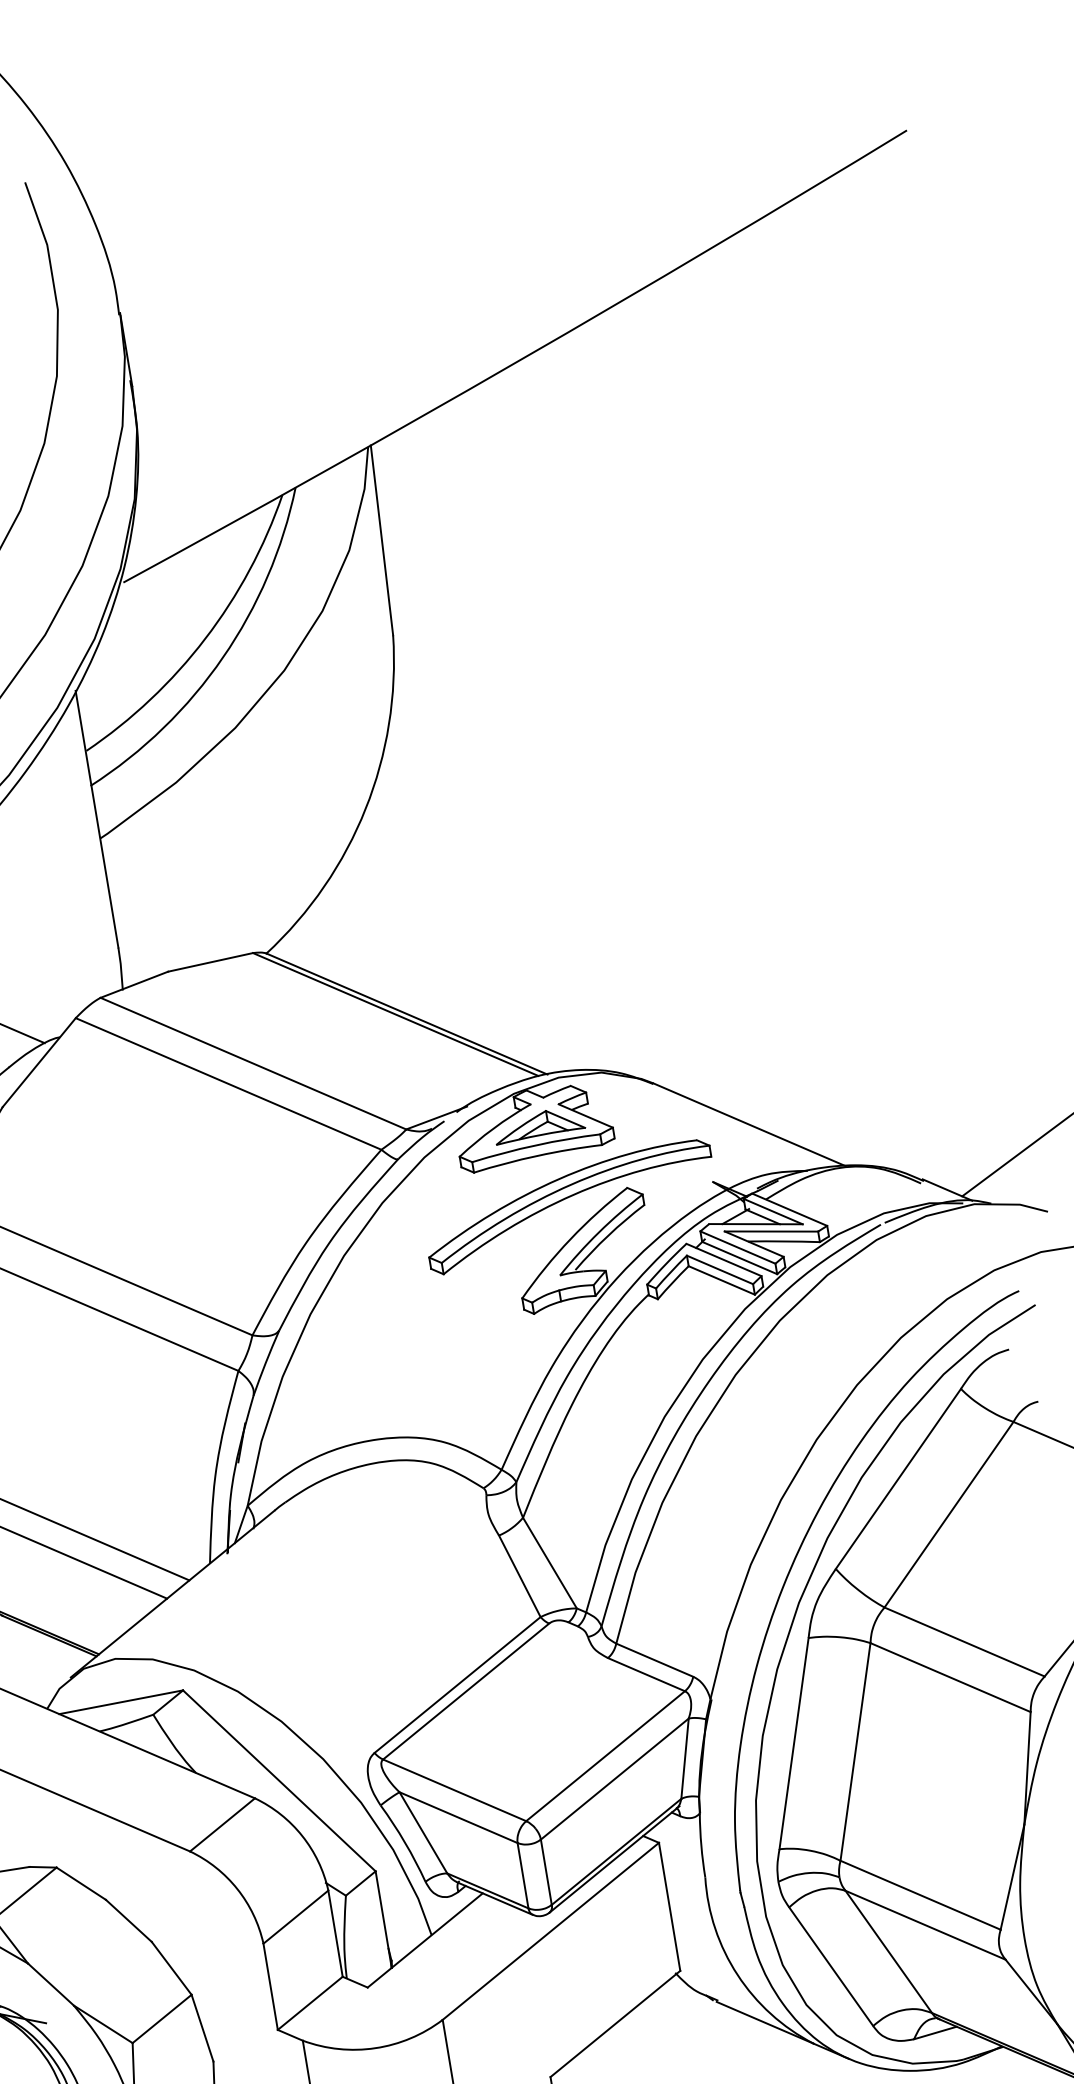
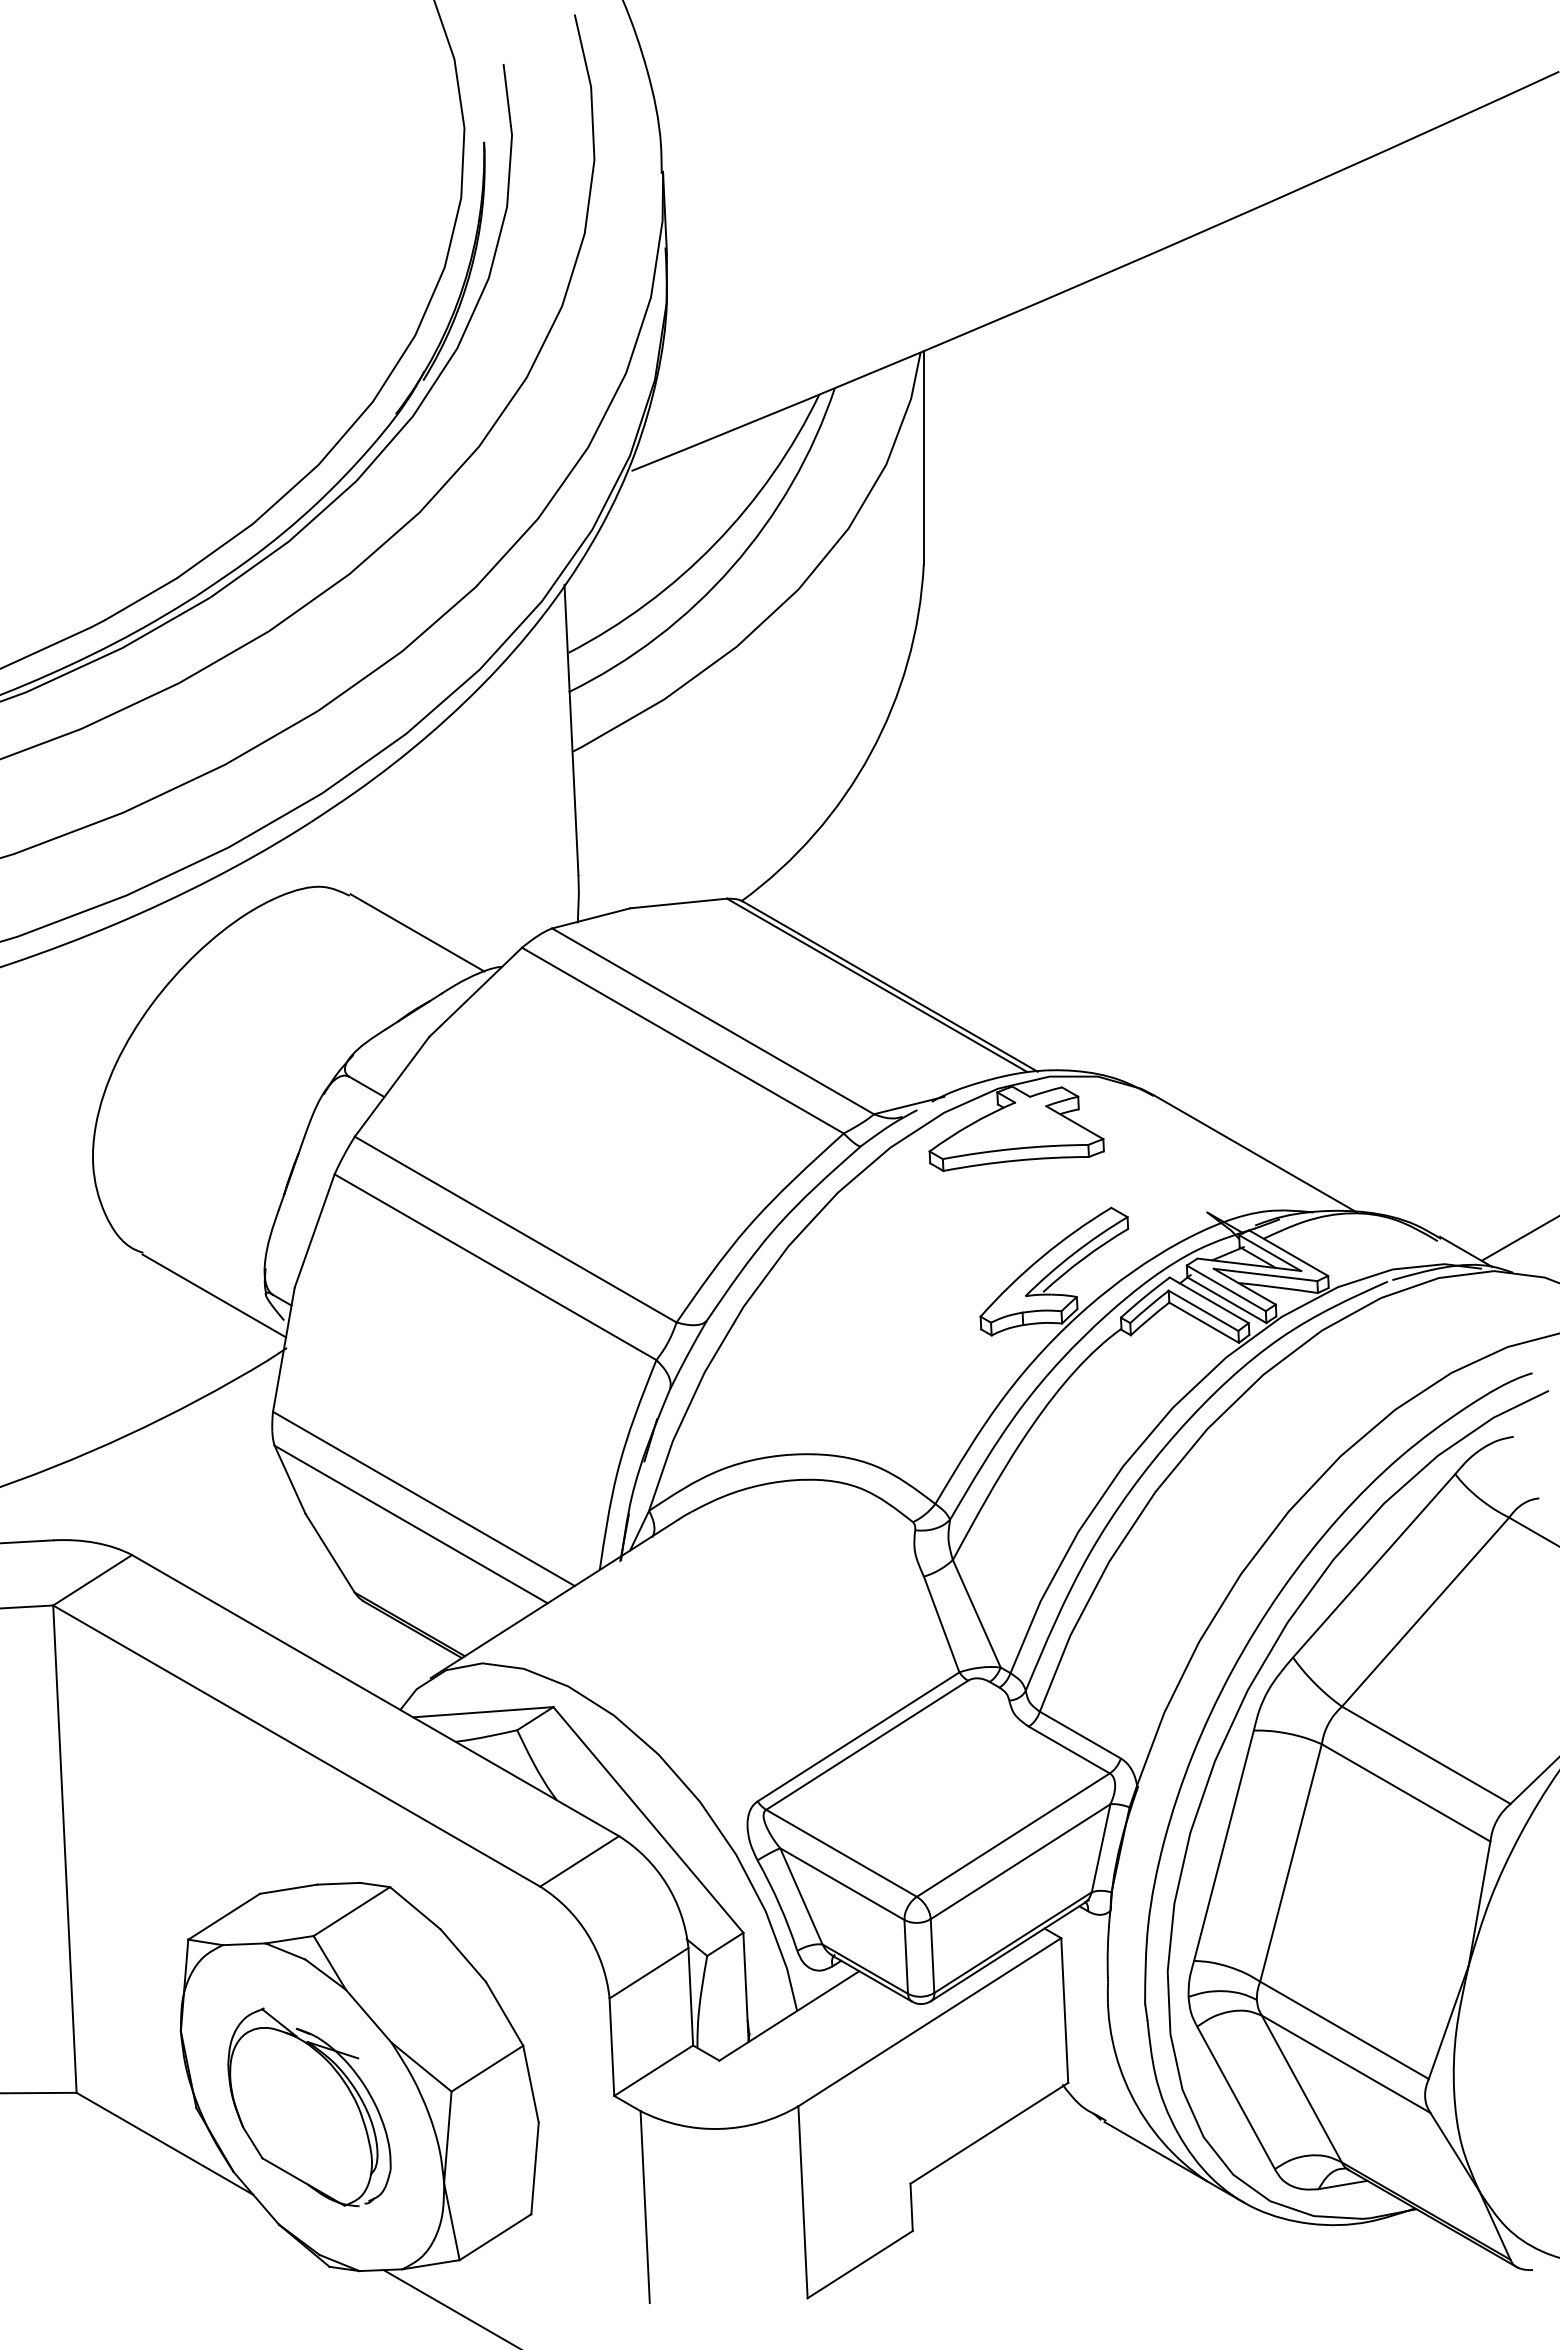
part: (539, 1125) -> (1022, 1127), removed
part: (566, 1199) -> (1042, 1212), removed

